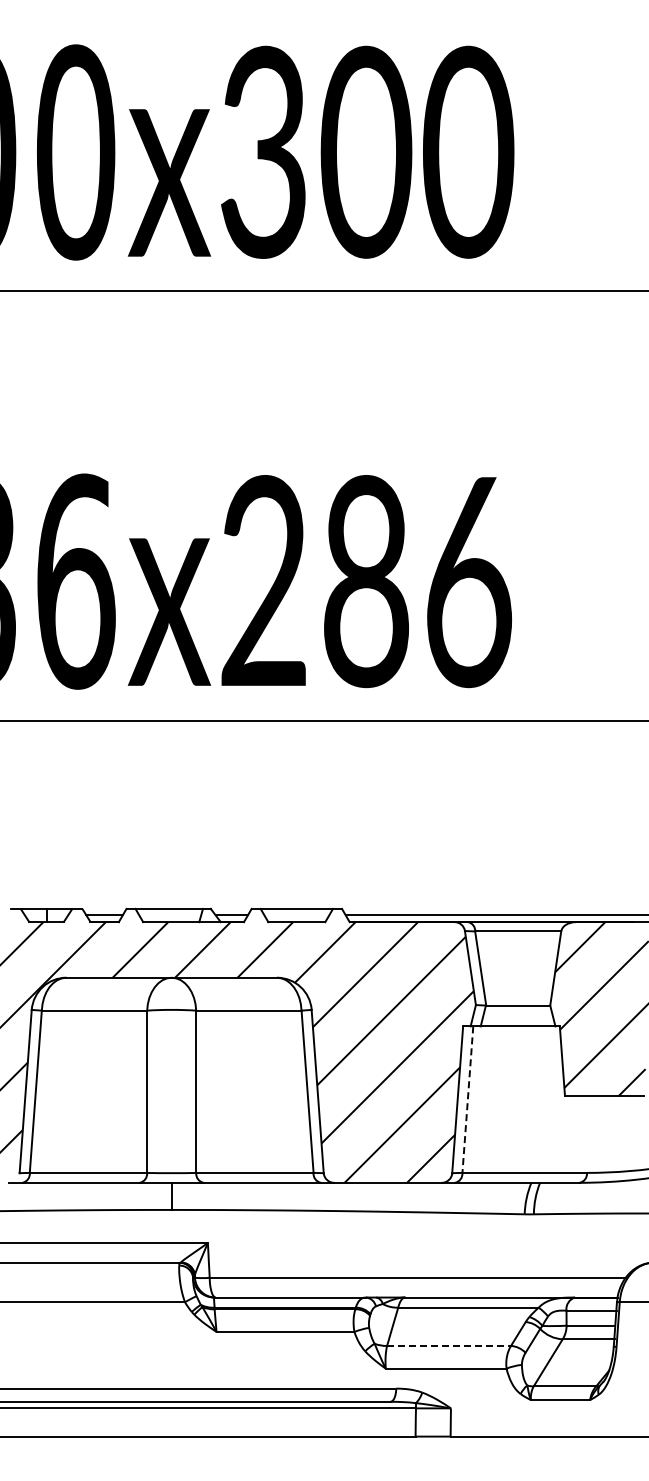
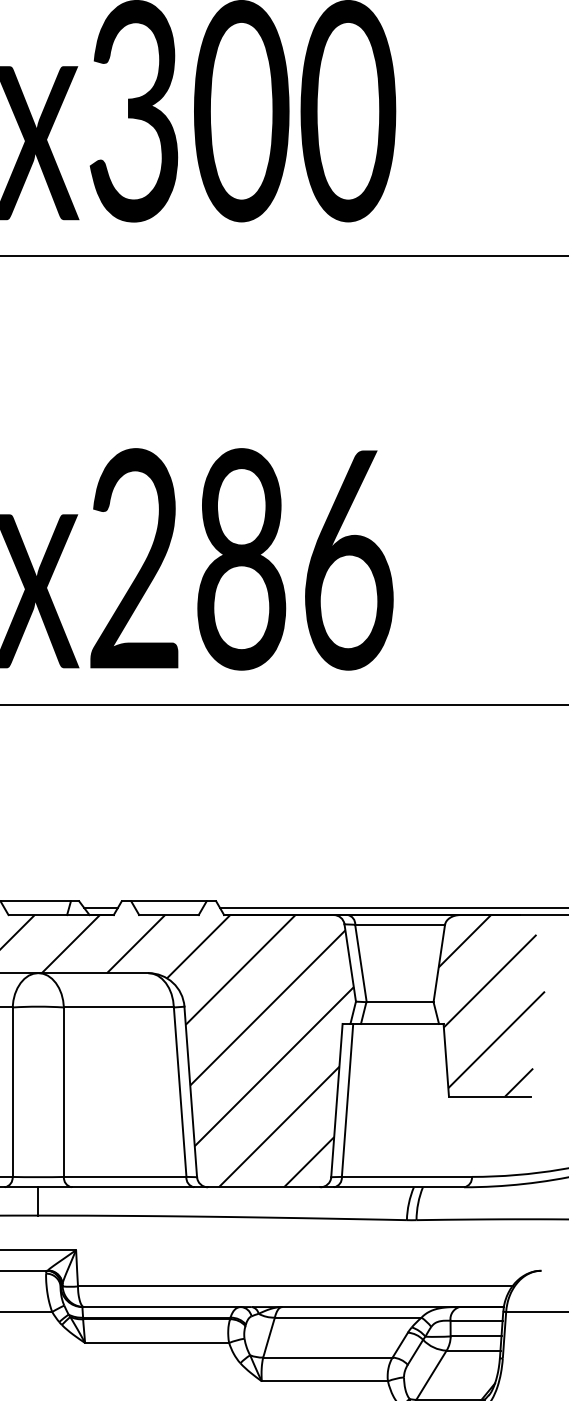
line: (467, 1100) -> (347, 1101), dashed -> solid
line: (449, 1345) -> (328, 1357), dashed -> solid

